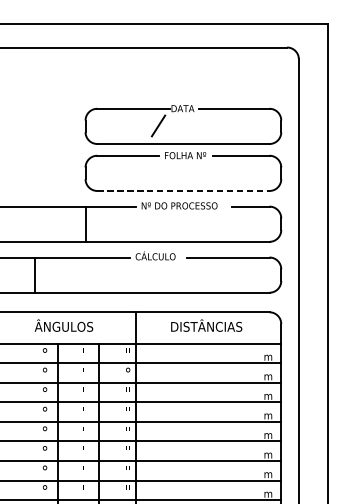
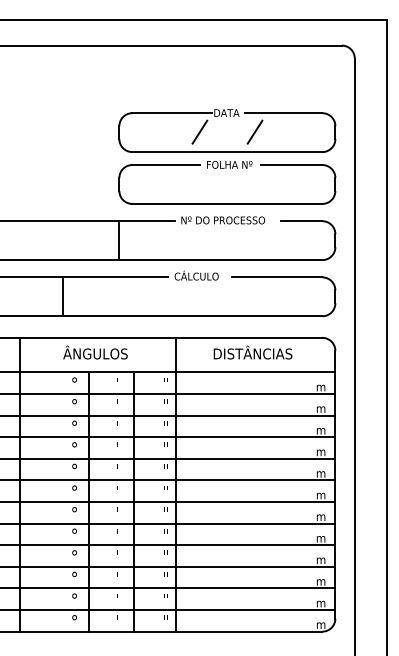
line: (207, 125) -> (254, 131), added
line: (183, 190) -> (227, 203), dashed -> solid
text: (128, 369) -> (166, 401), ° -> "

